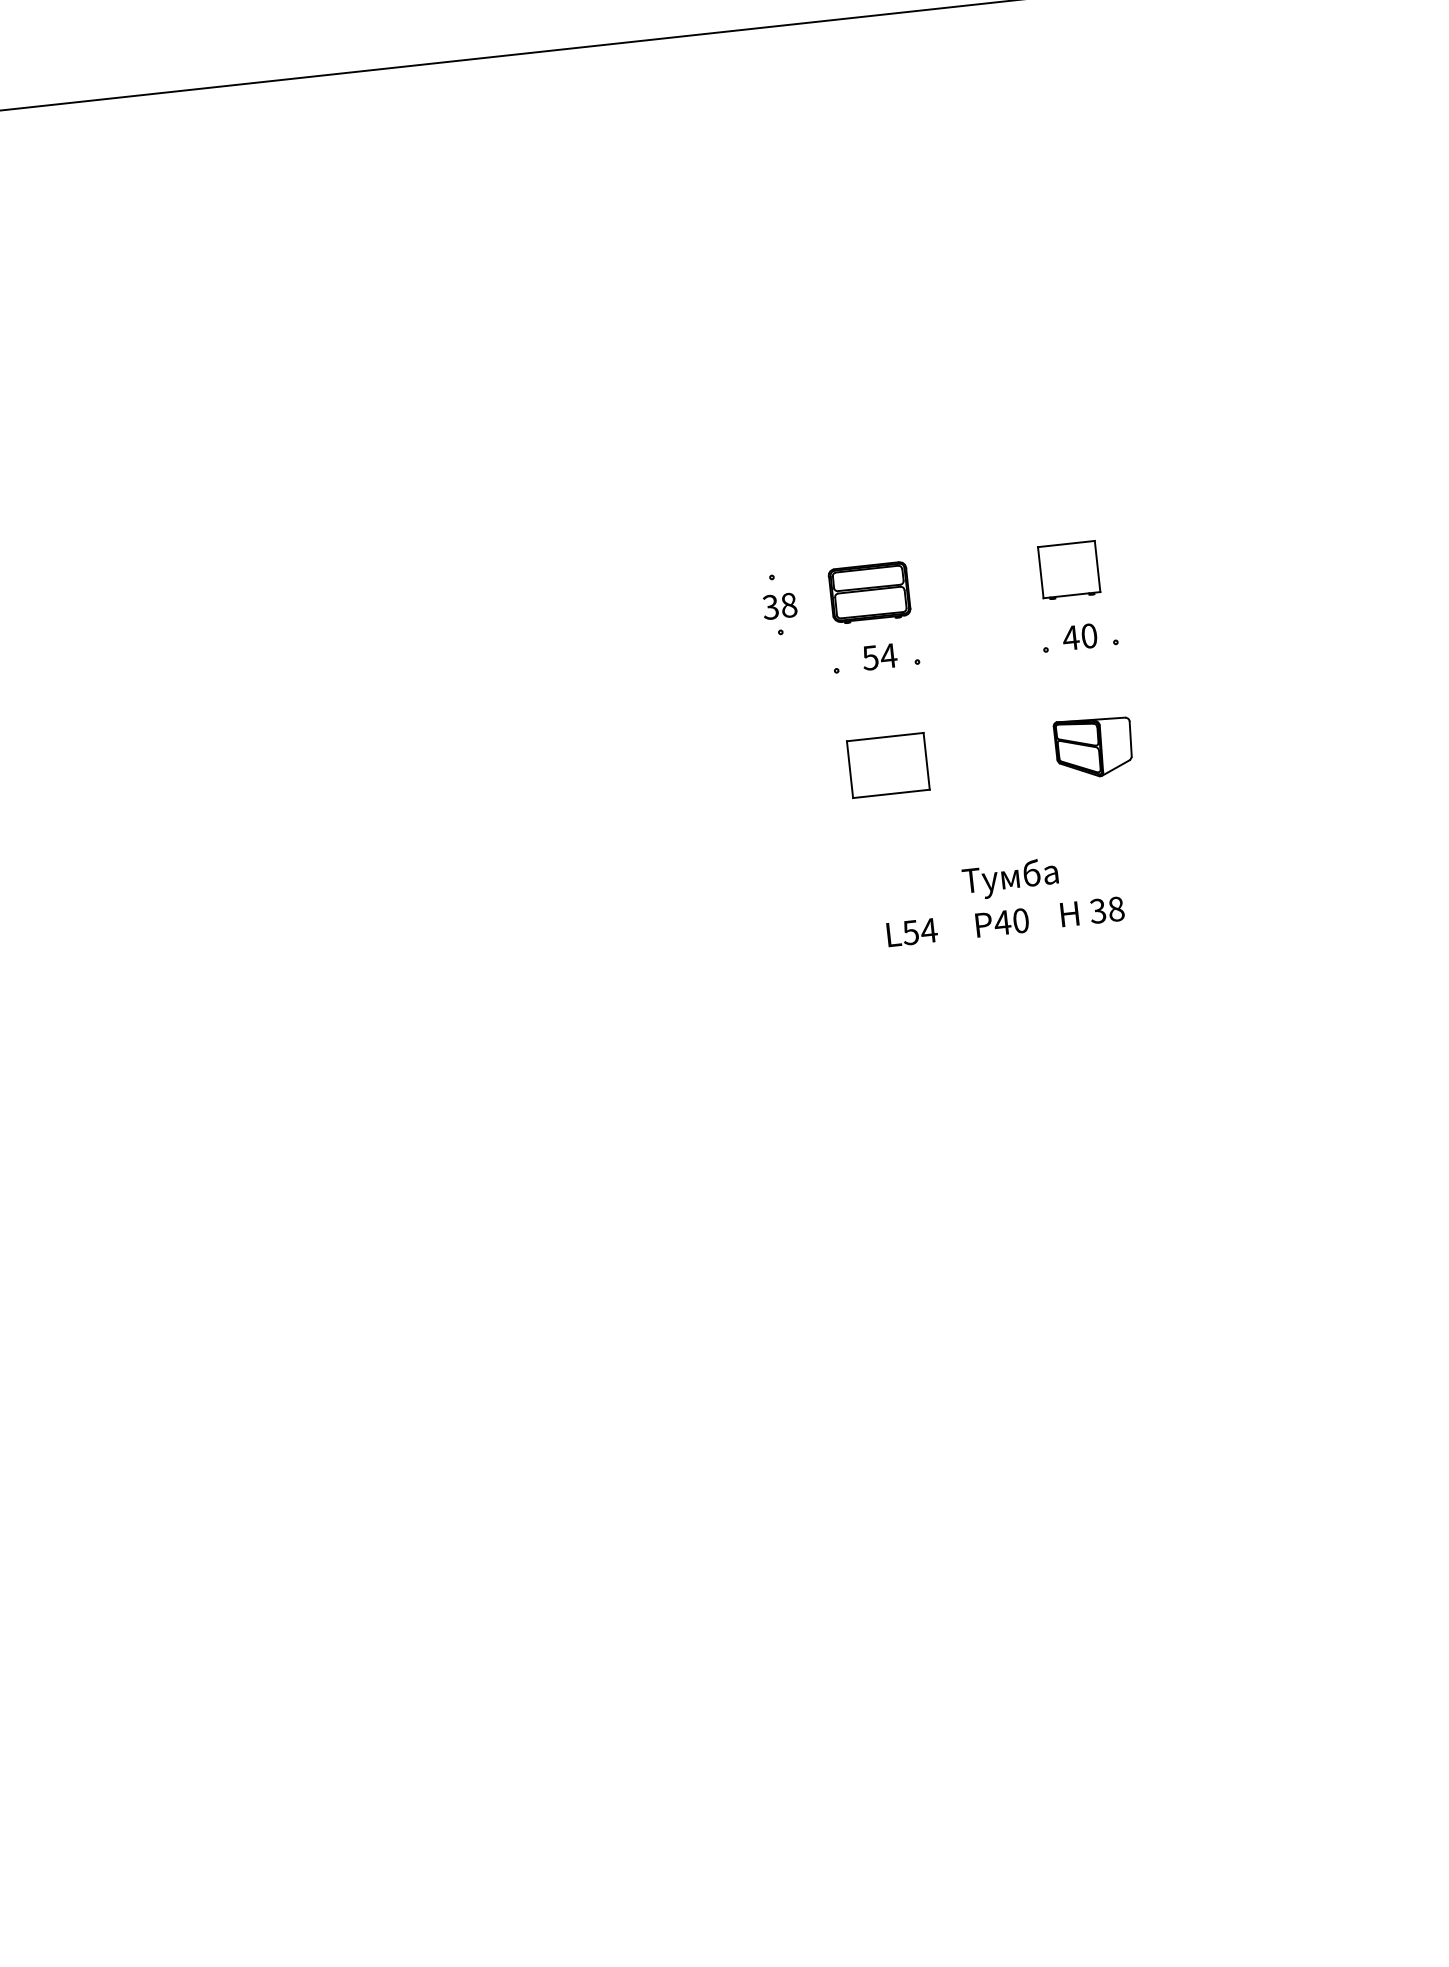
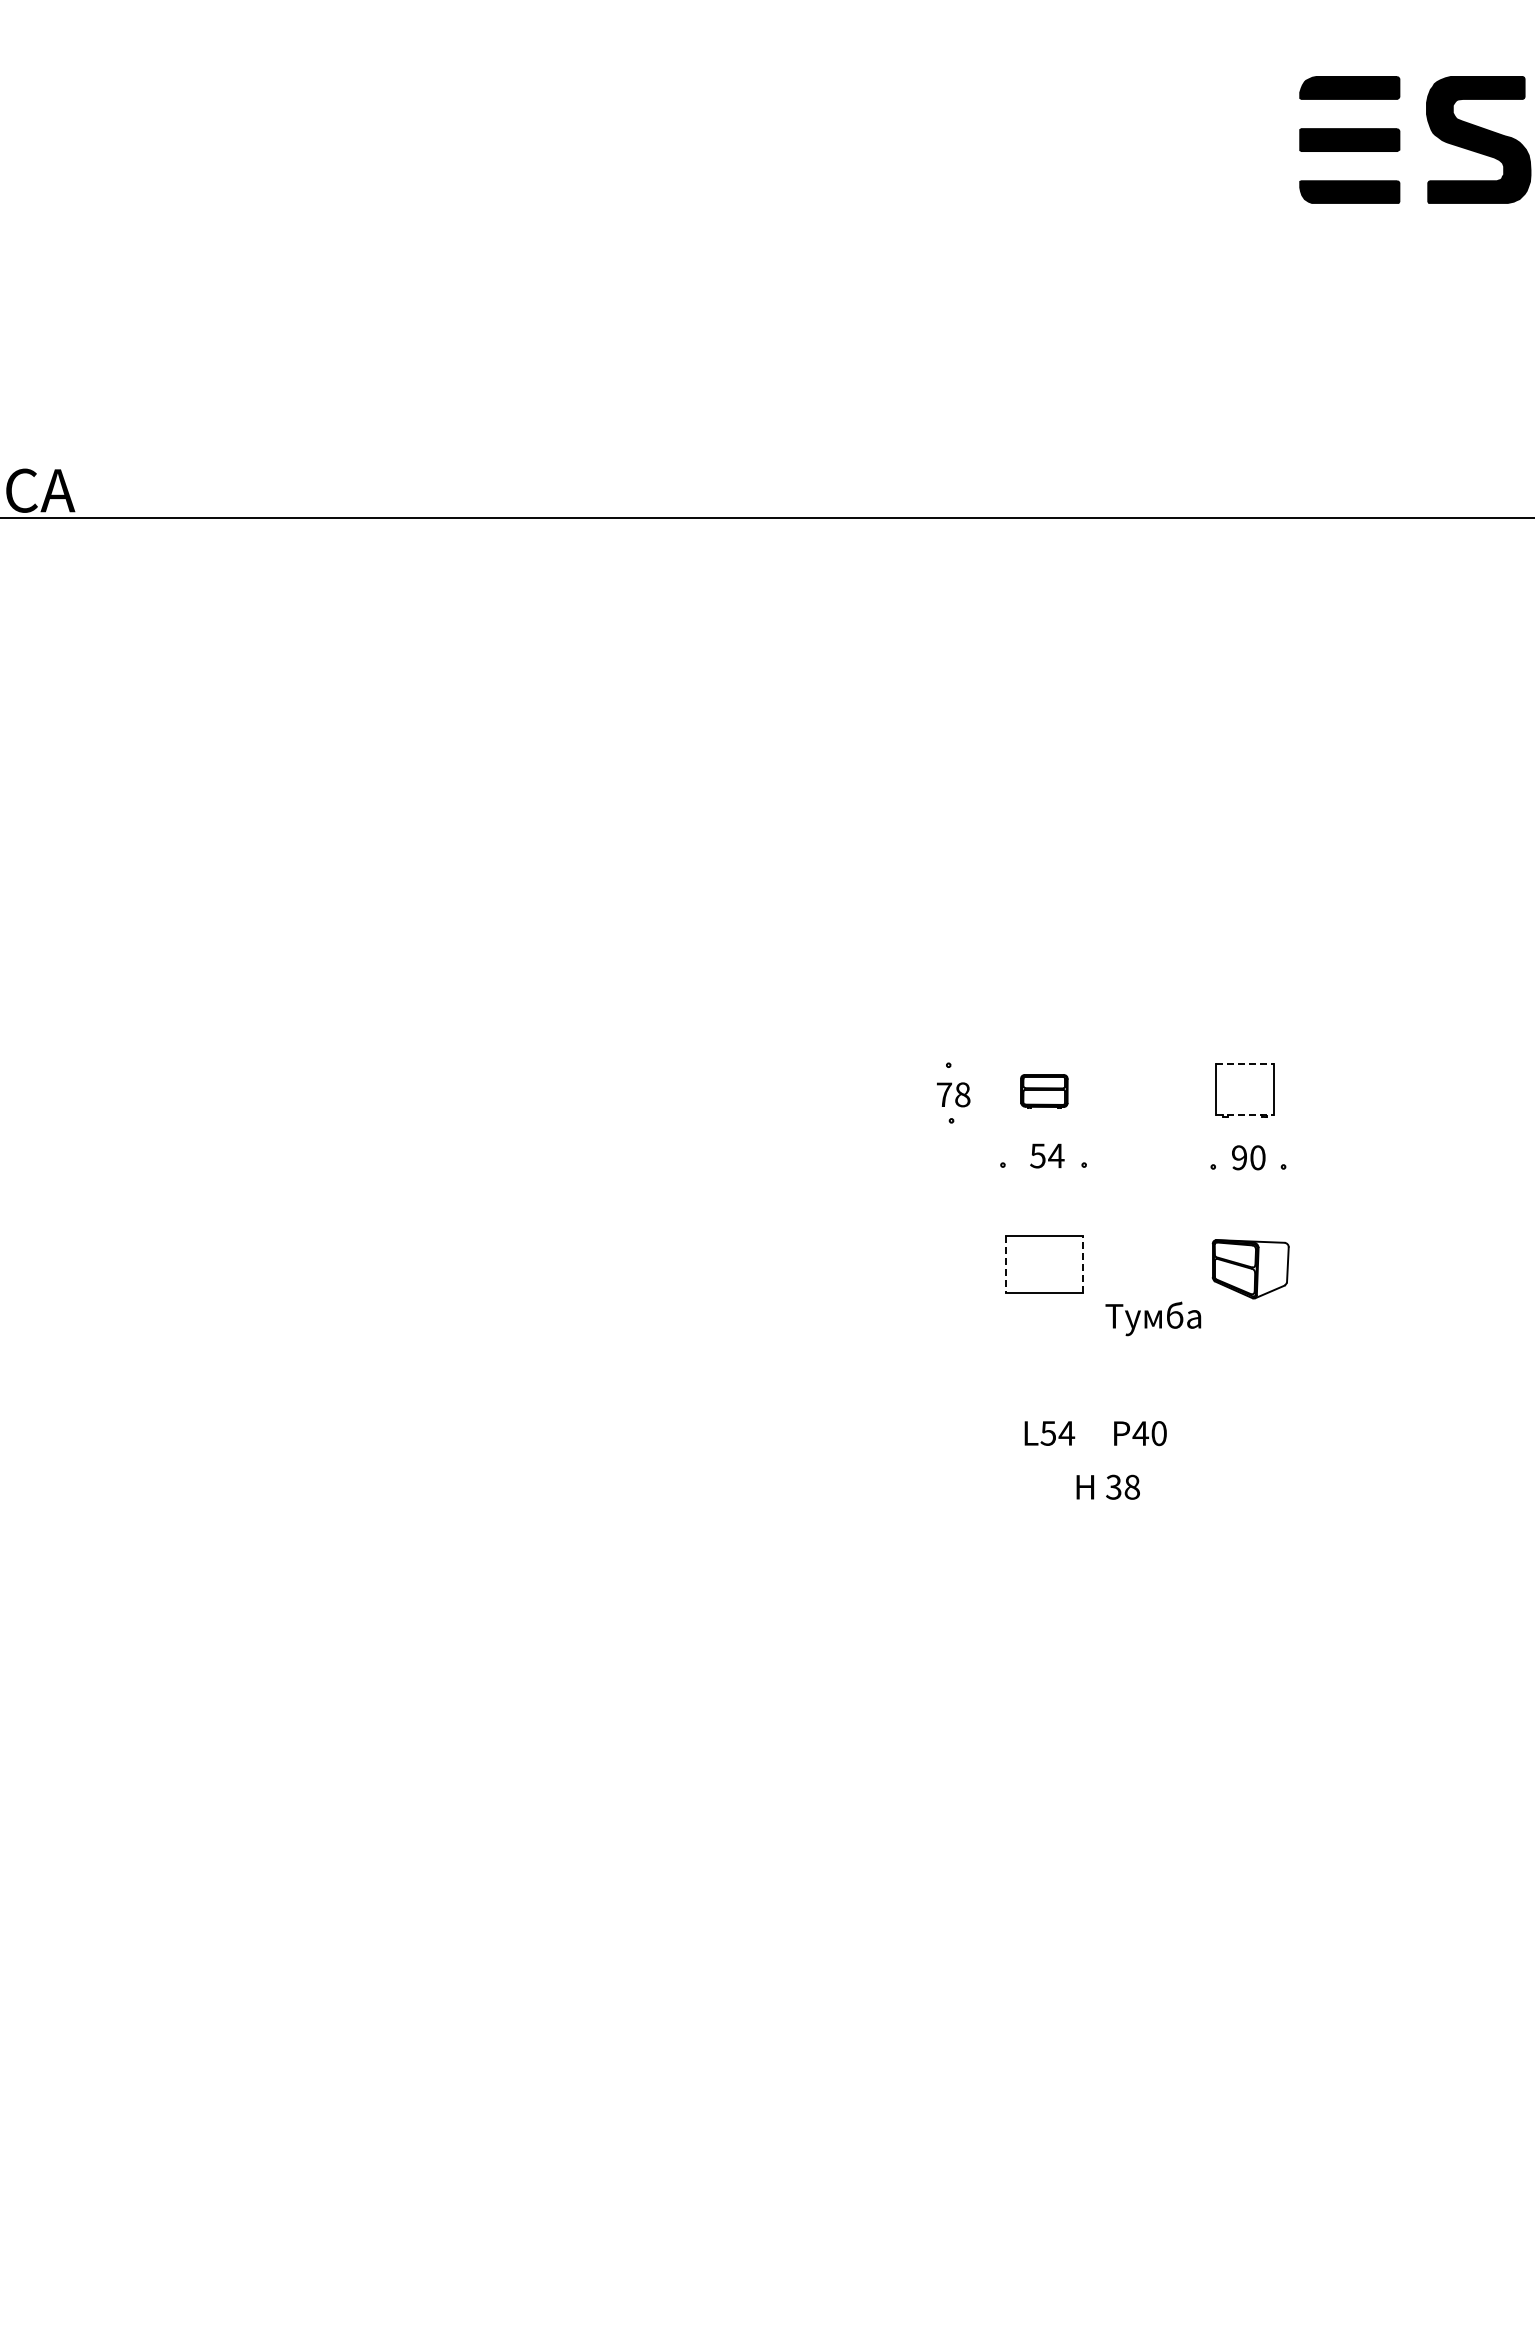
line: (1066, 543) -> (1245, 1063), solid -> dashed
part: (870, 593) -> (1044, 1091), size x0.6
line: (1072, 595) -> (1245, 1115), solid -> dashed
text: (770, 606) -> (944, 1094), 38 -> 78
text: (1071, 637) -> (1239, 1157), 40 -> 90
line: (926, 761) -> (1082, 1264), solid -> dashed
line: (849, 769) -> (1005, 1264), solid -> dashed
text: (1010, 878) -> (1153, 1318), moved
text: (1091, 911) -> (1107, 1486), moved

